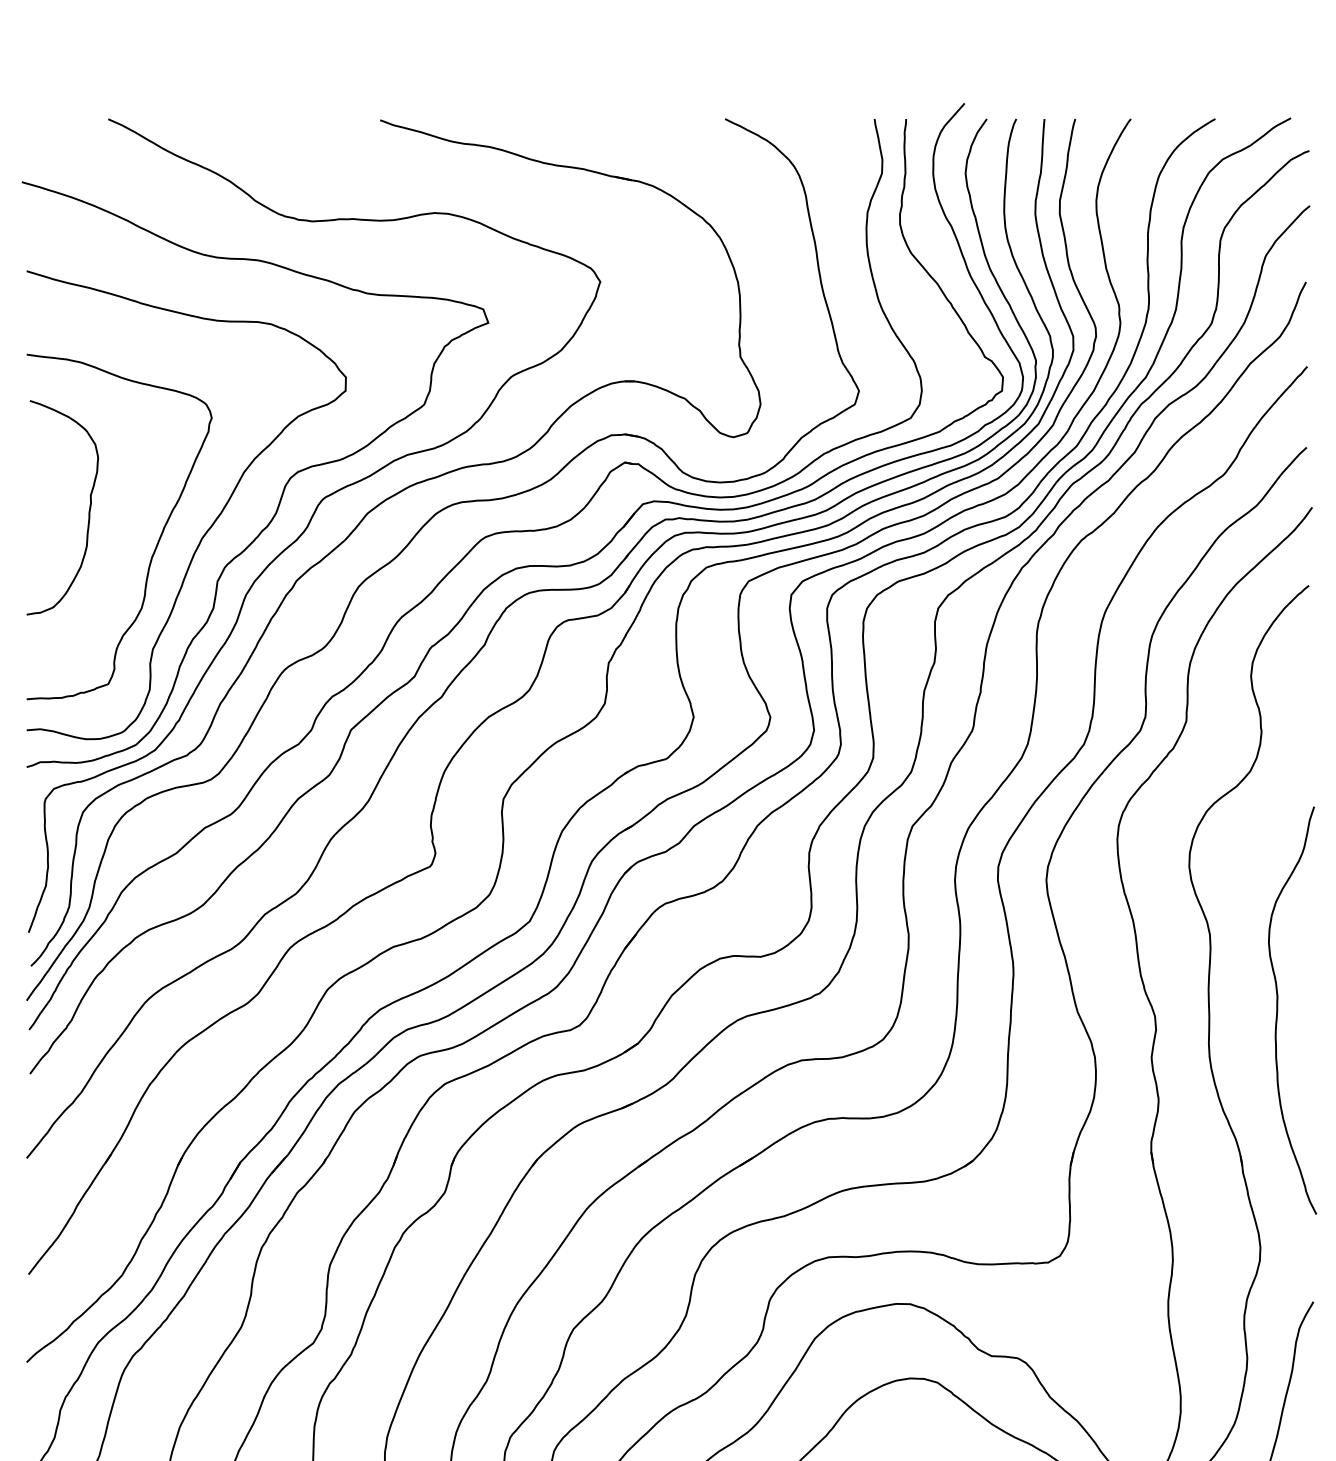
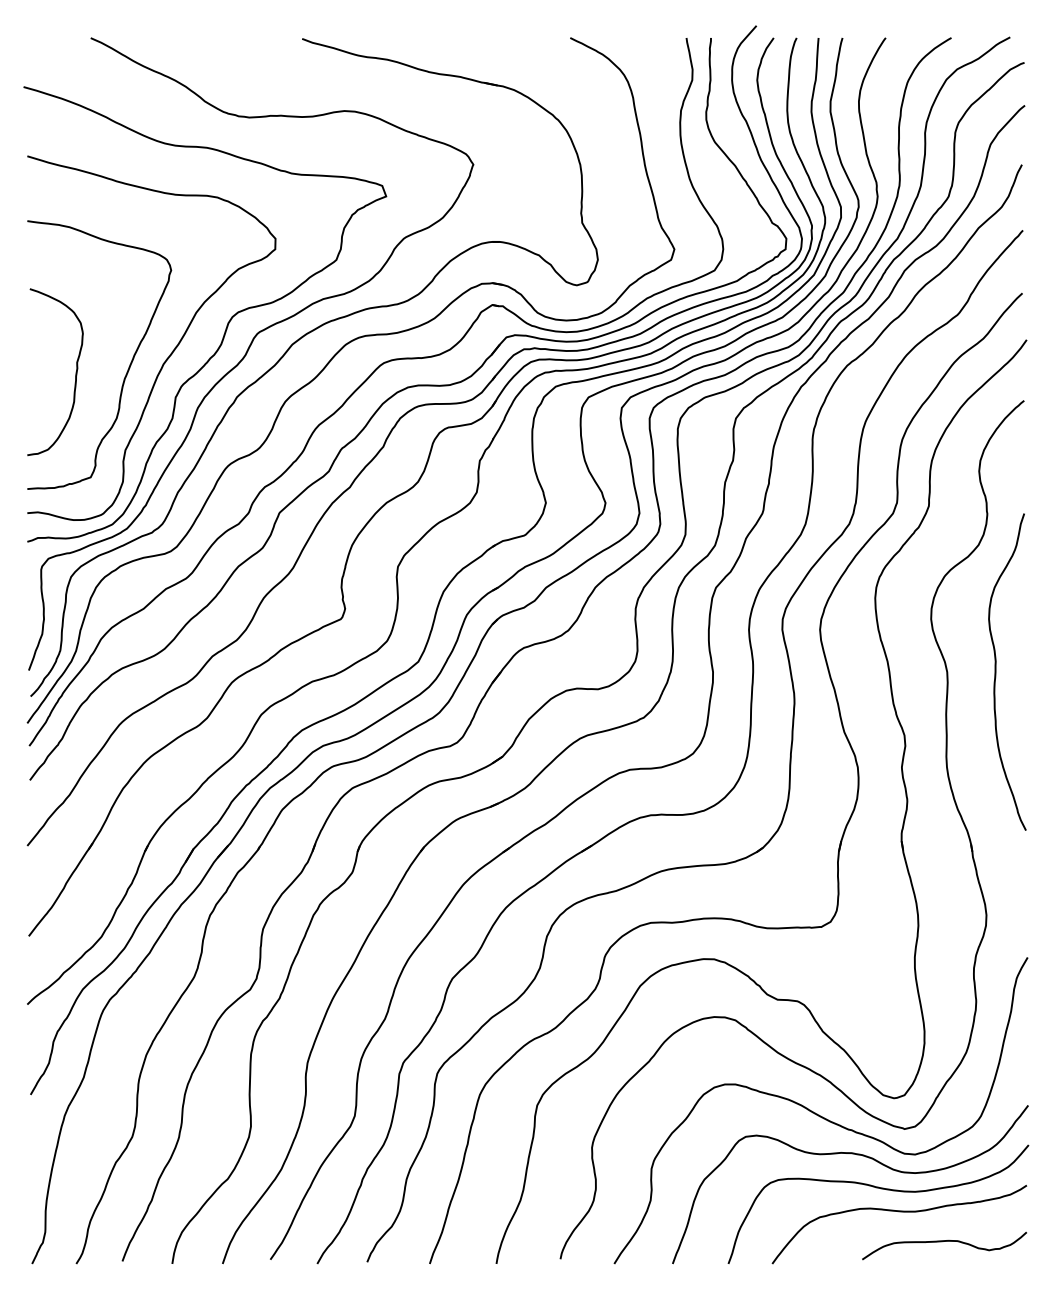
curve: (88, 508) -> (75, 372), moved
curve: (1278, 1009) -> (996, 671), moved

